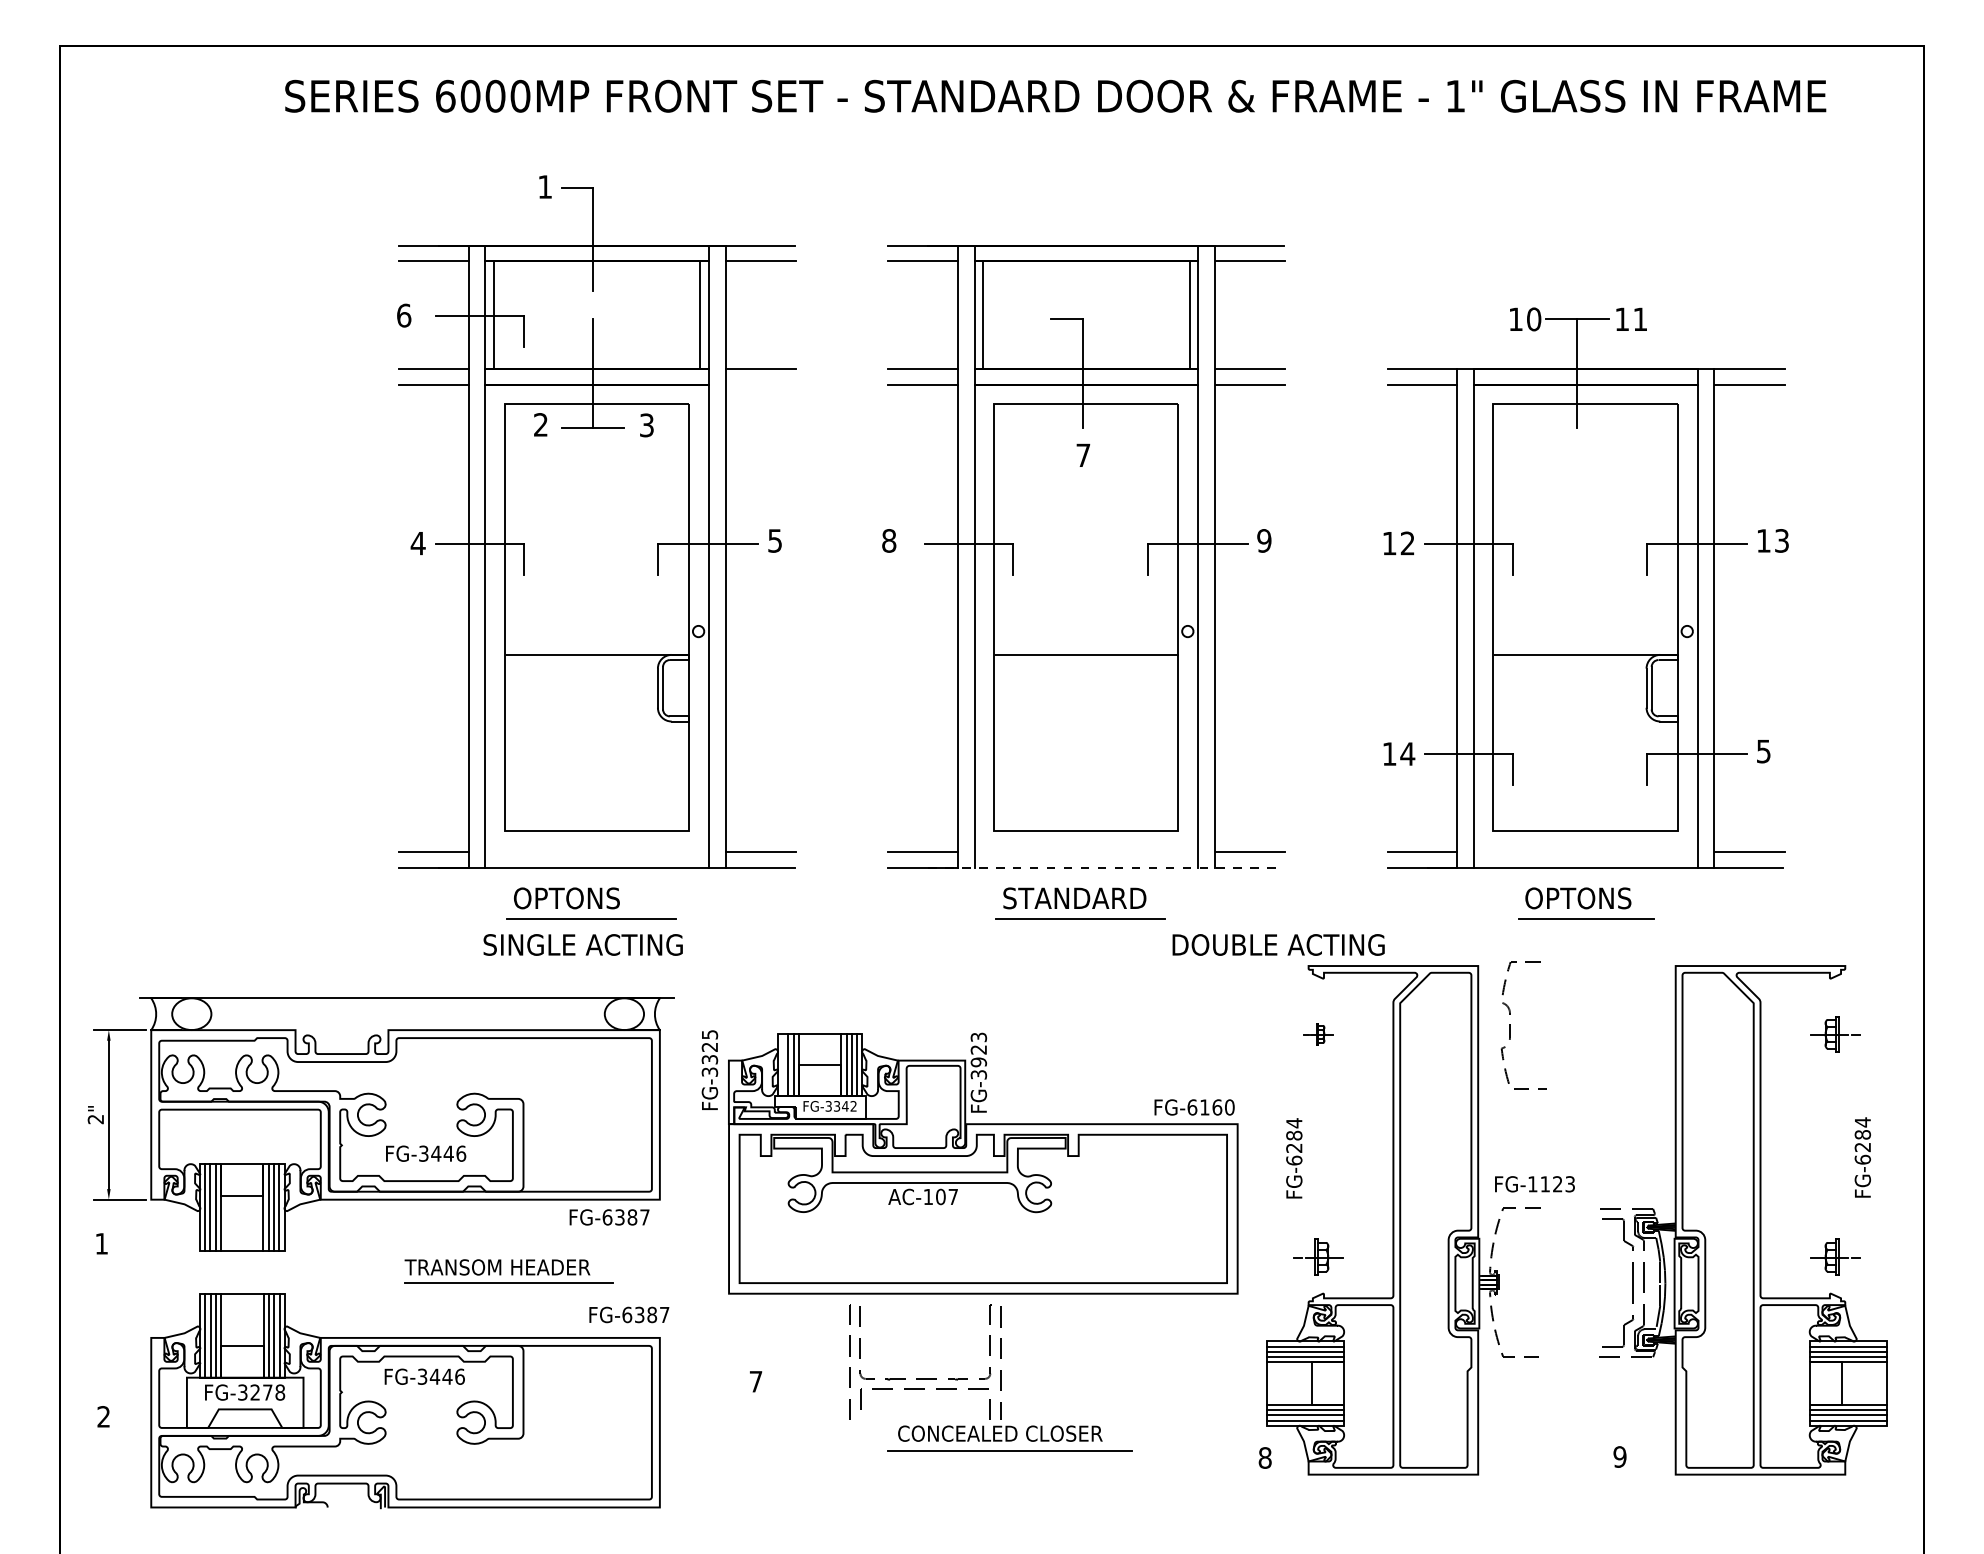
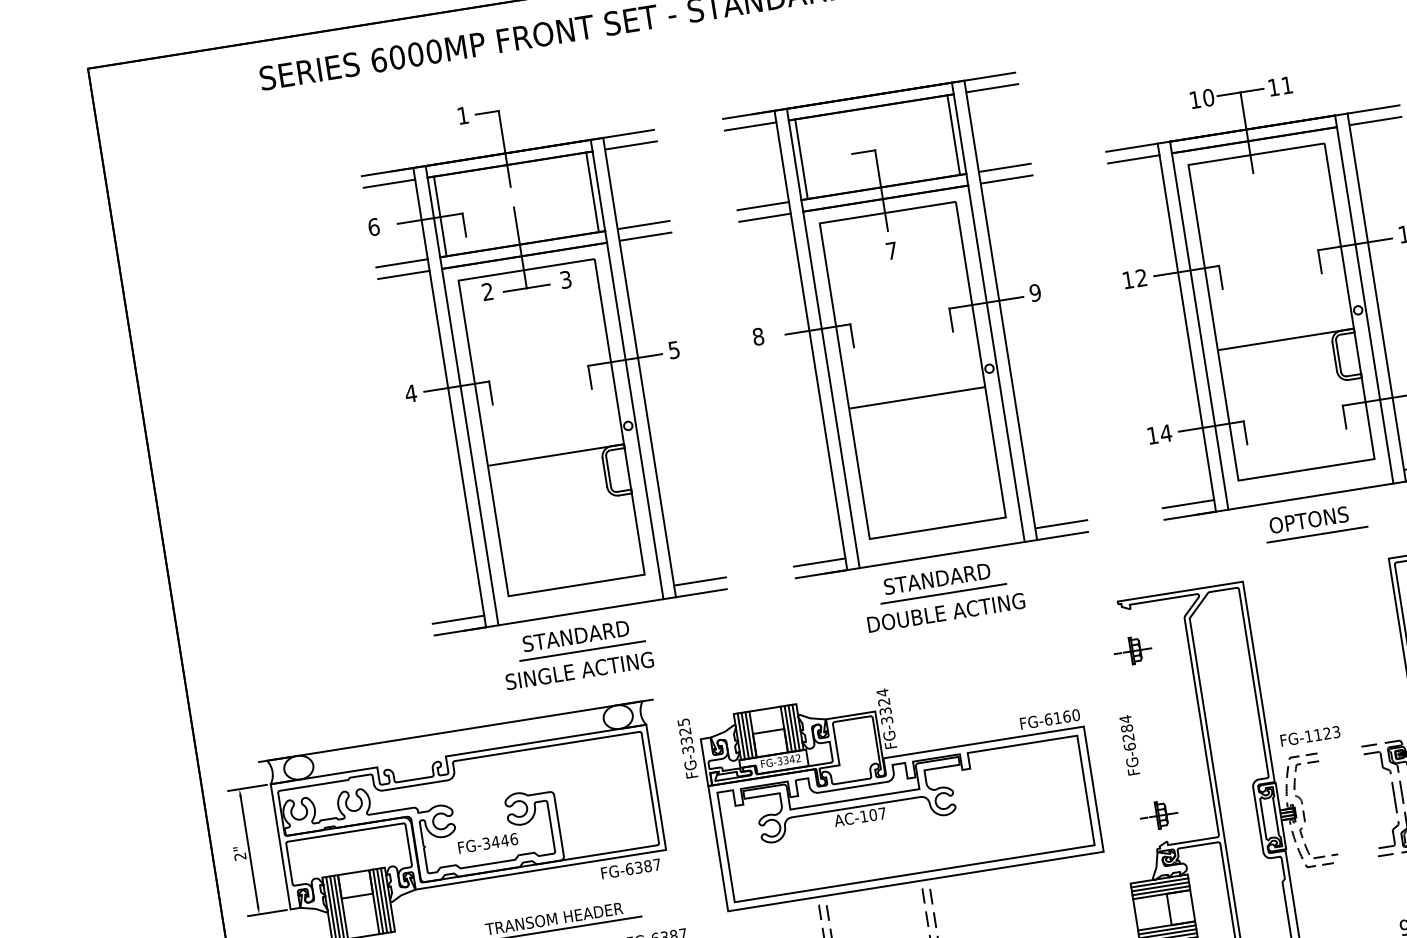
line: (761, 385) -> (645, 236), added
line: (1106, 867) -> (957, 552), dashed -> solid
text: (585, 898) -> (575, 636), OPTONS -> STANDARD
text: (1278, 944) -> (946, 612), moved
curve: (1510, 1025) -> (1303, 811), moved
part: (1318, 1034) -> (1133, 650), size x1.67
text: (978, 1049) -> (883, 701), FG-3923 -> FG-3324
line: (783, 1065) -> (741, 736), added

